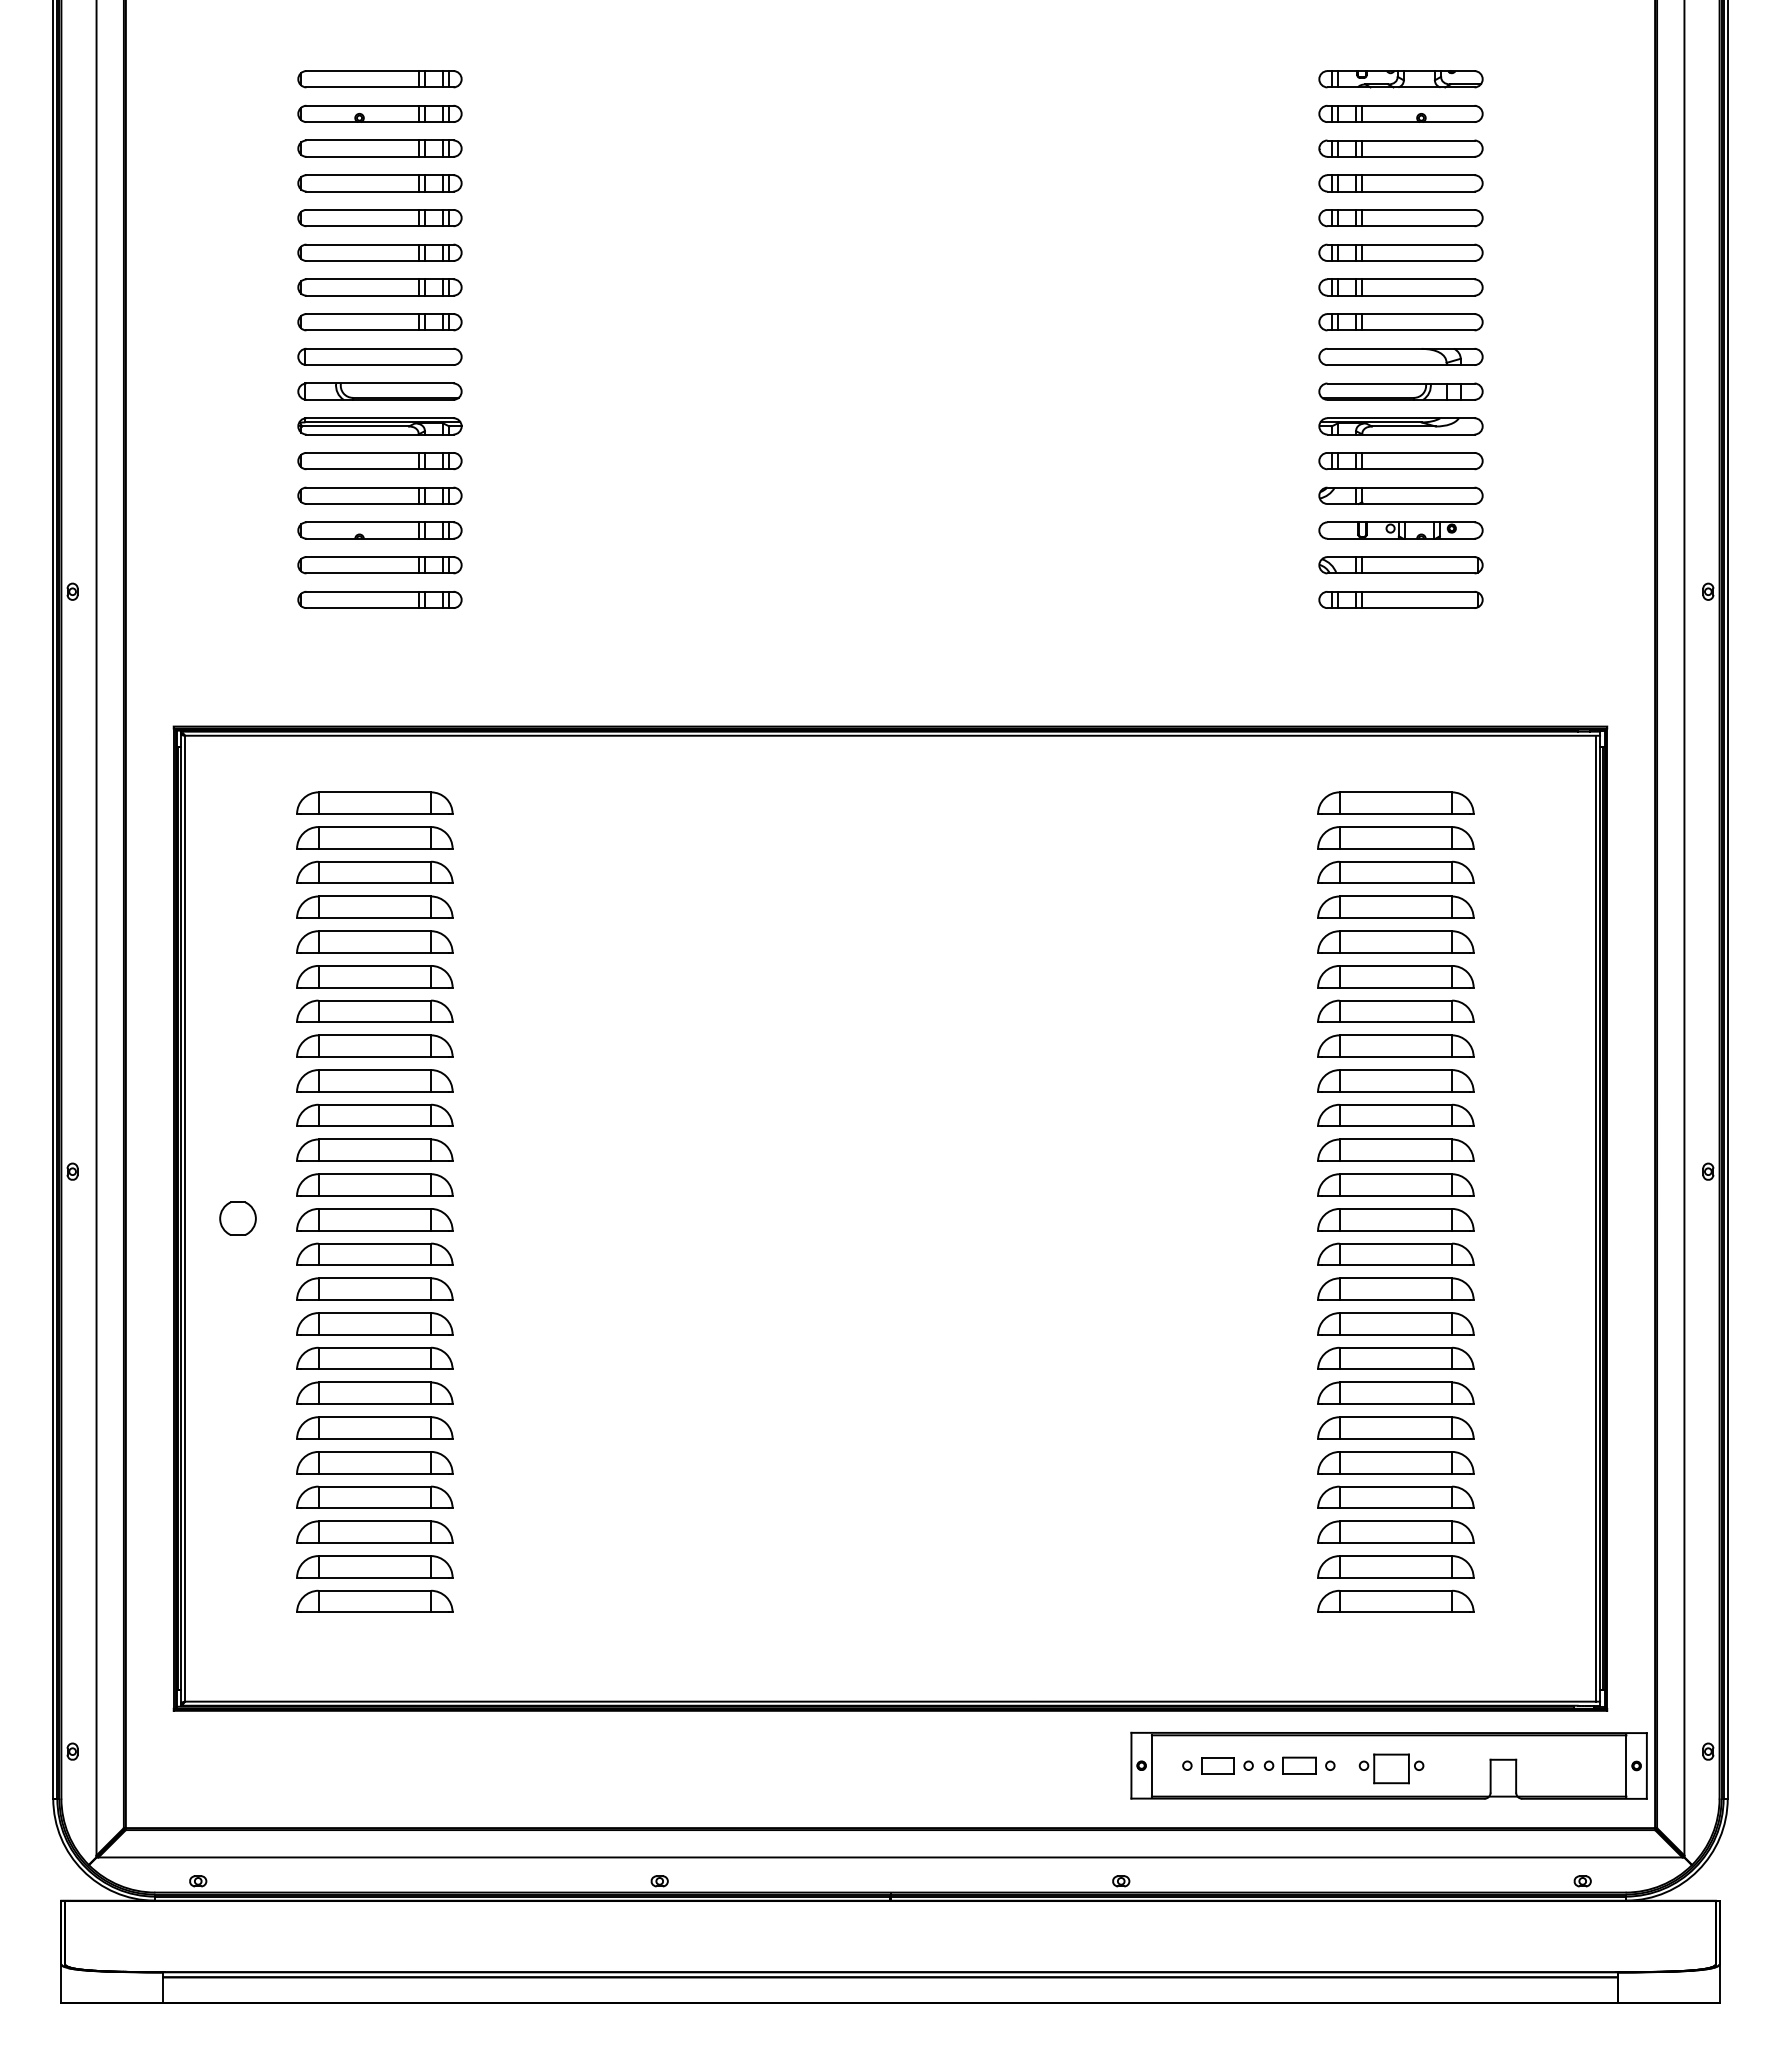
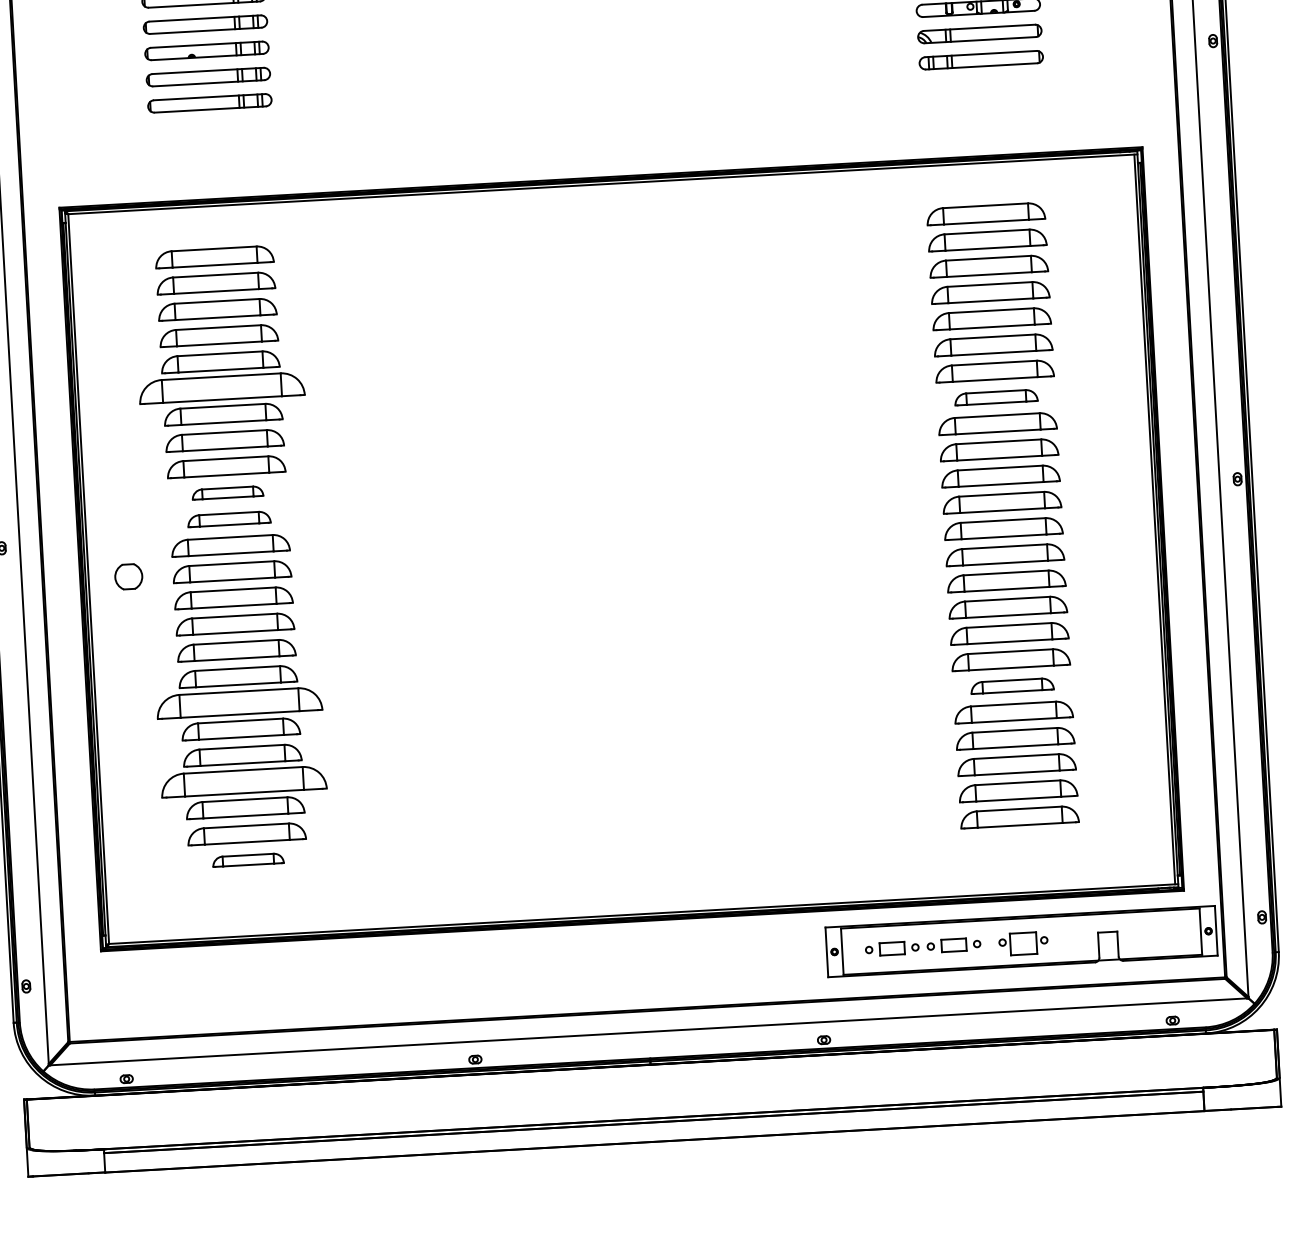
part: (374, 976) -> (221, 388), size x1.4
part: (1395, 1045) -> (995, 397), size x0.7
part: (374, 1114) -> (227, 492), size x0.6
part: (374, 1149) -> (228, 518), size x0.7
part: (374, 1392) -> (239, 702), size x1.4
part: (1395, 1427) -> (1012, 685), size x0.7
part: (374, 1496) -> (243, 780), size x1.4
part: (374, 1600) -> (248, 859), size x0.6

